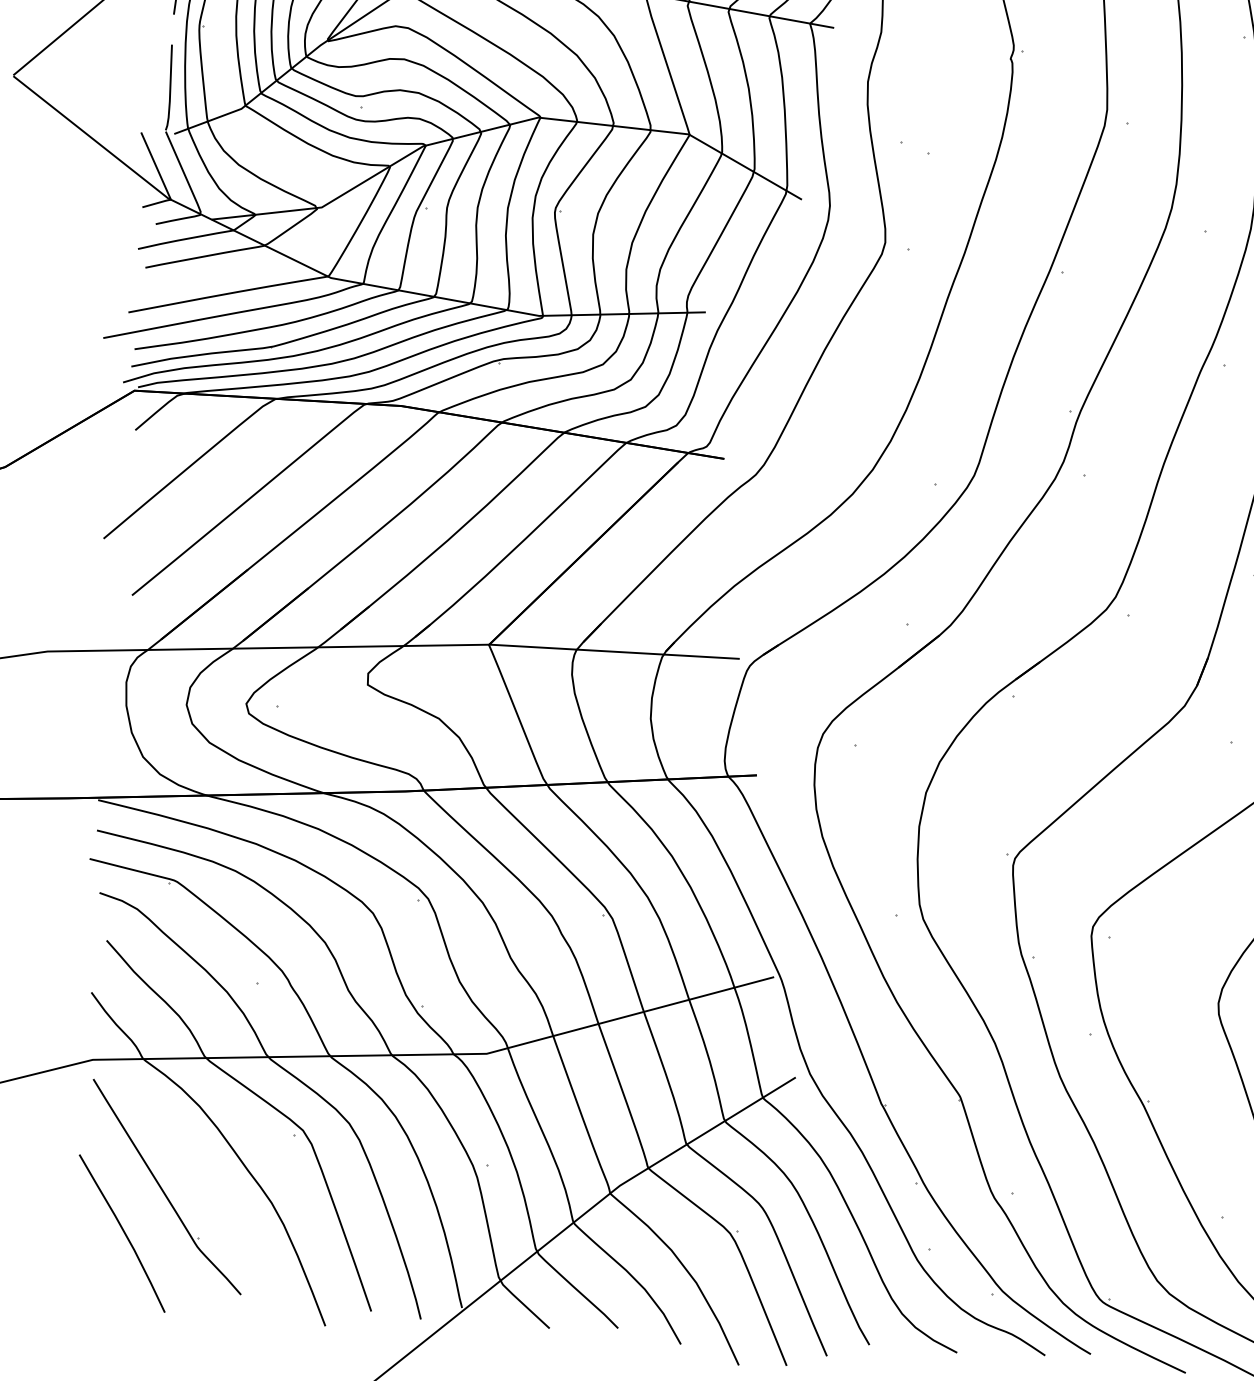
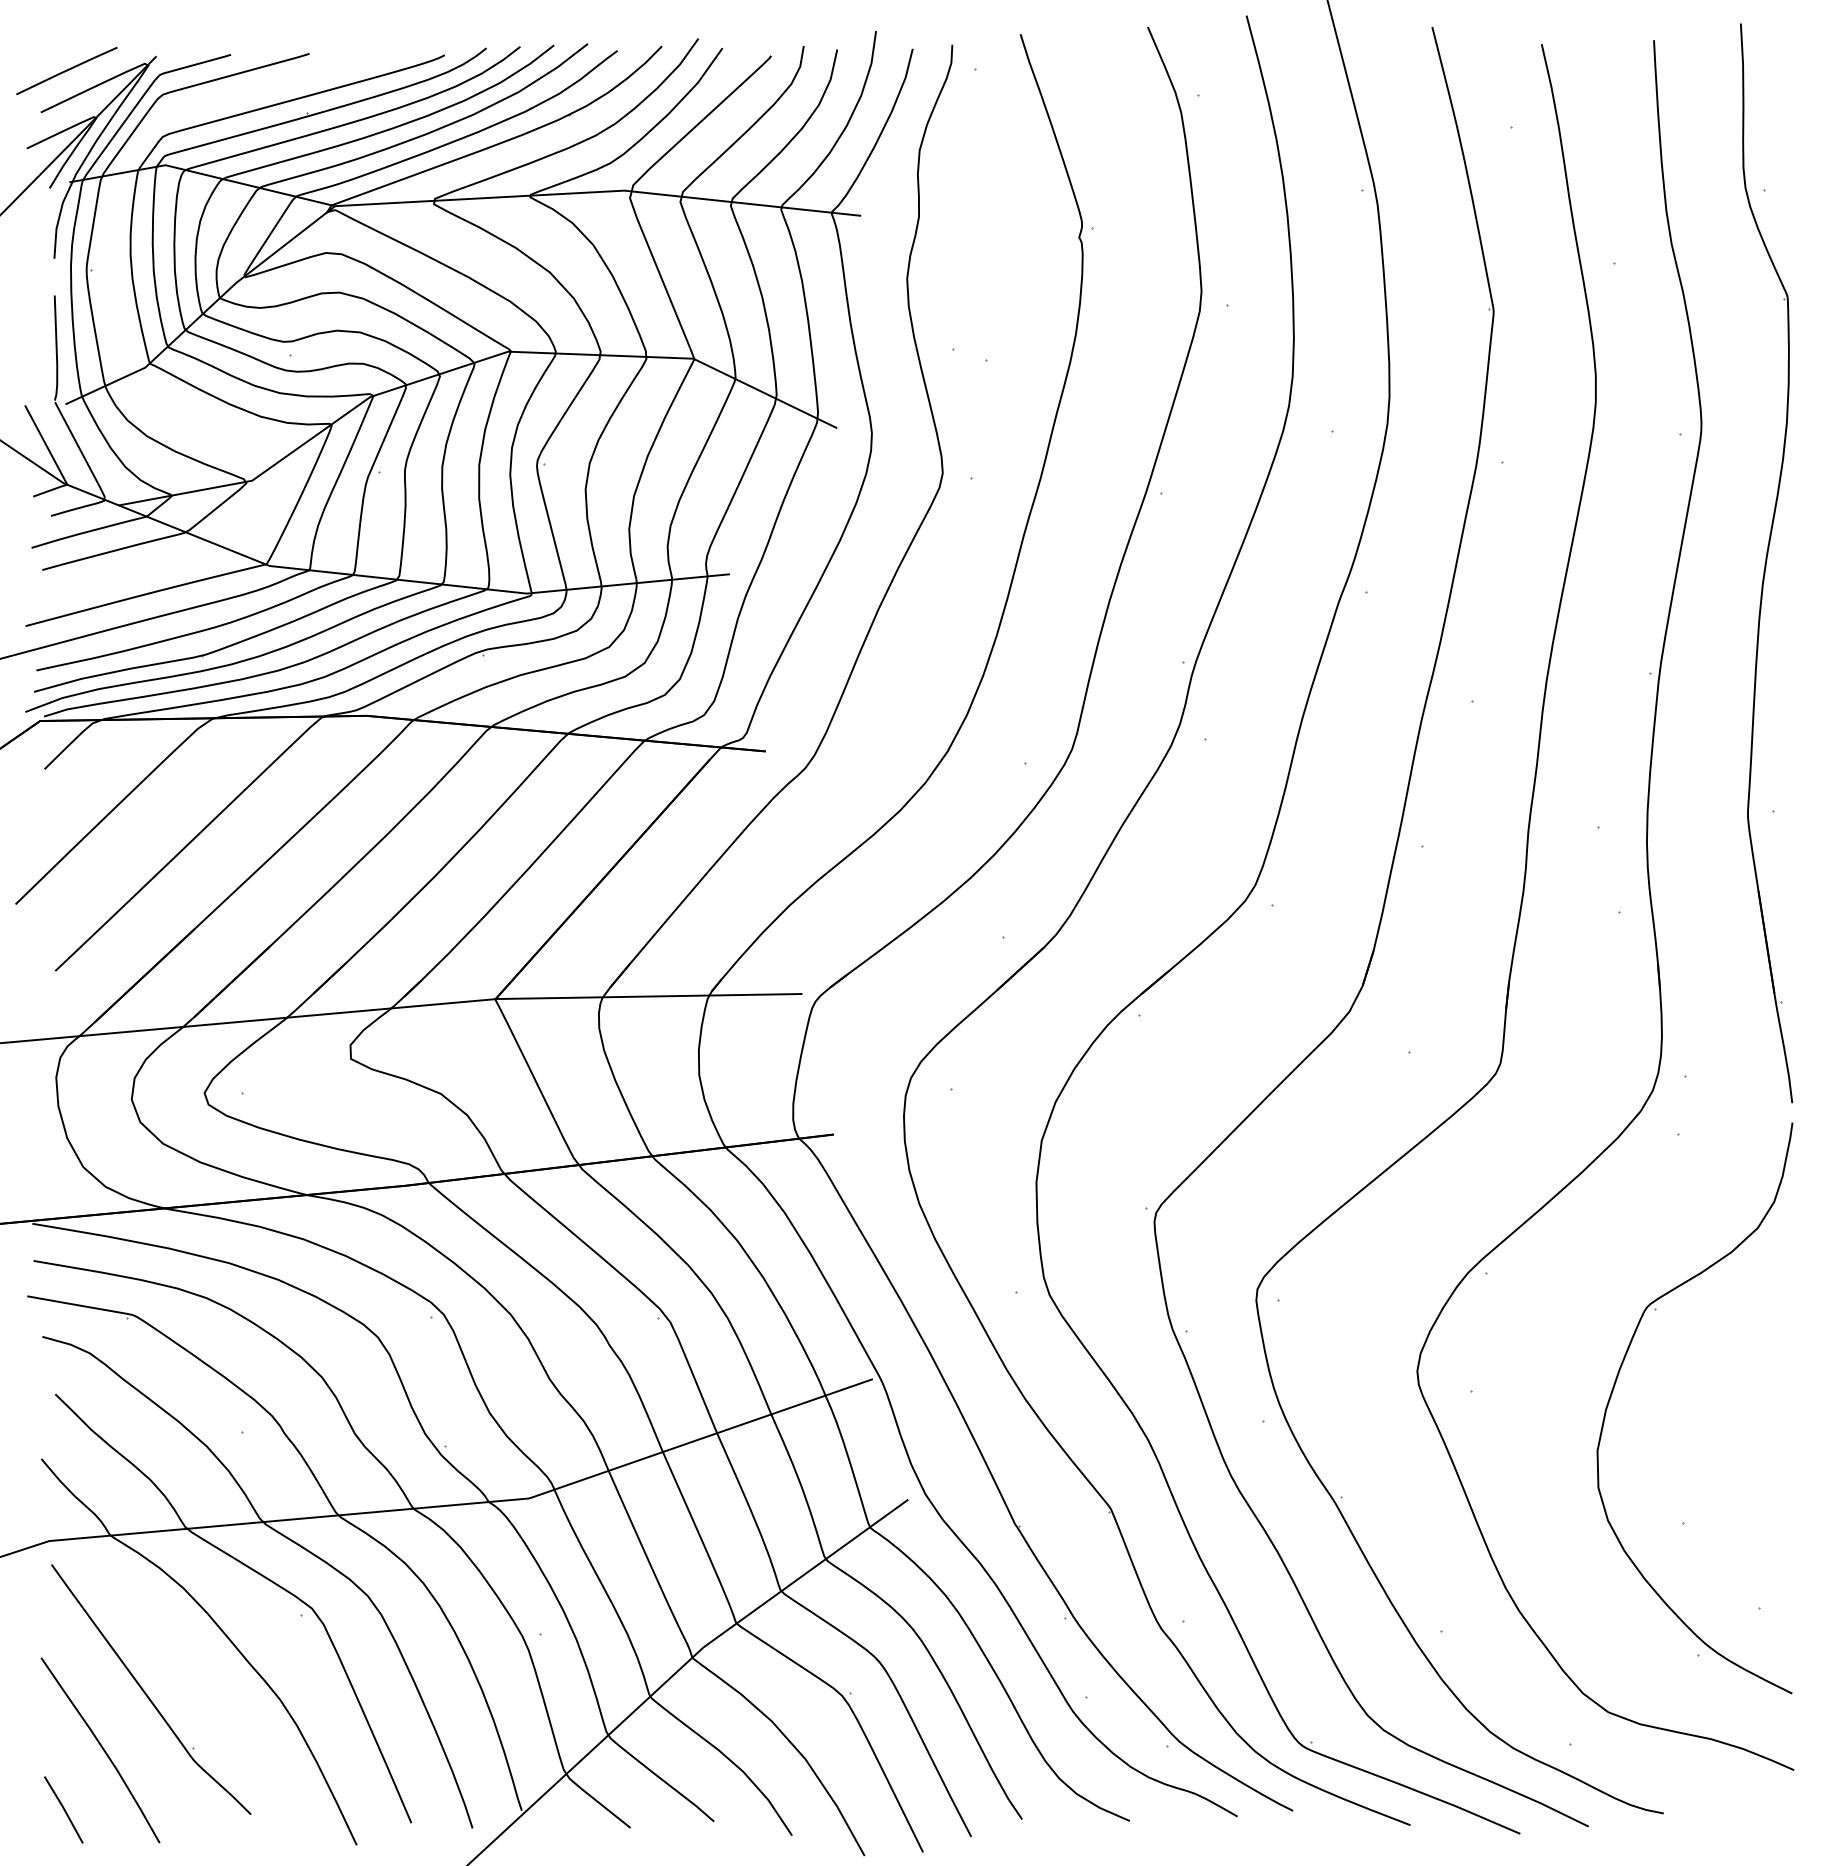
line: (88, 1279) -> (63, 1809), added

